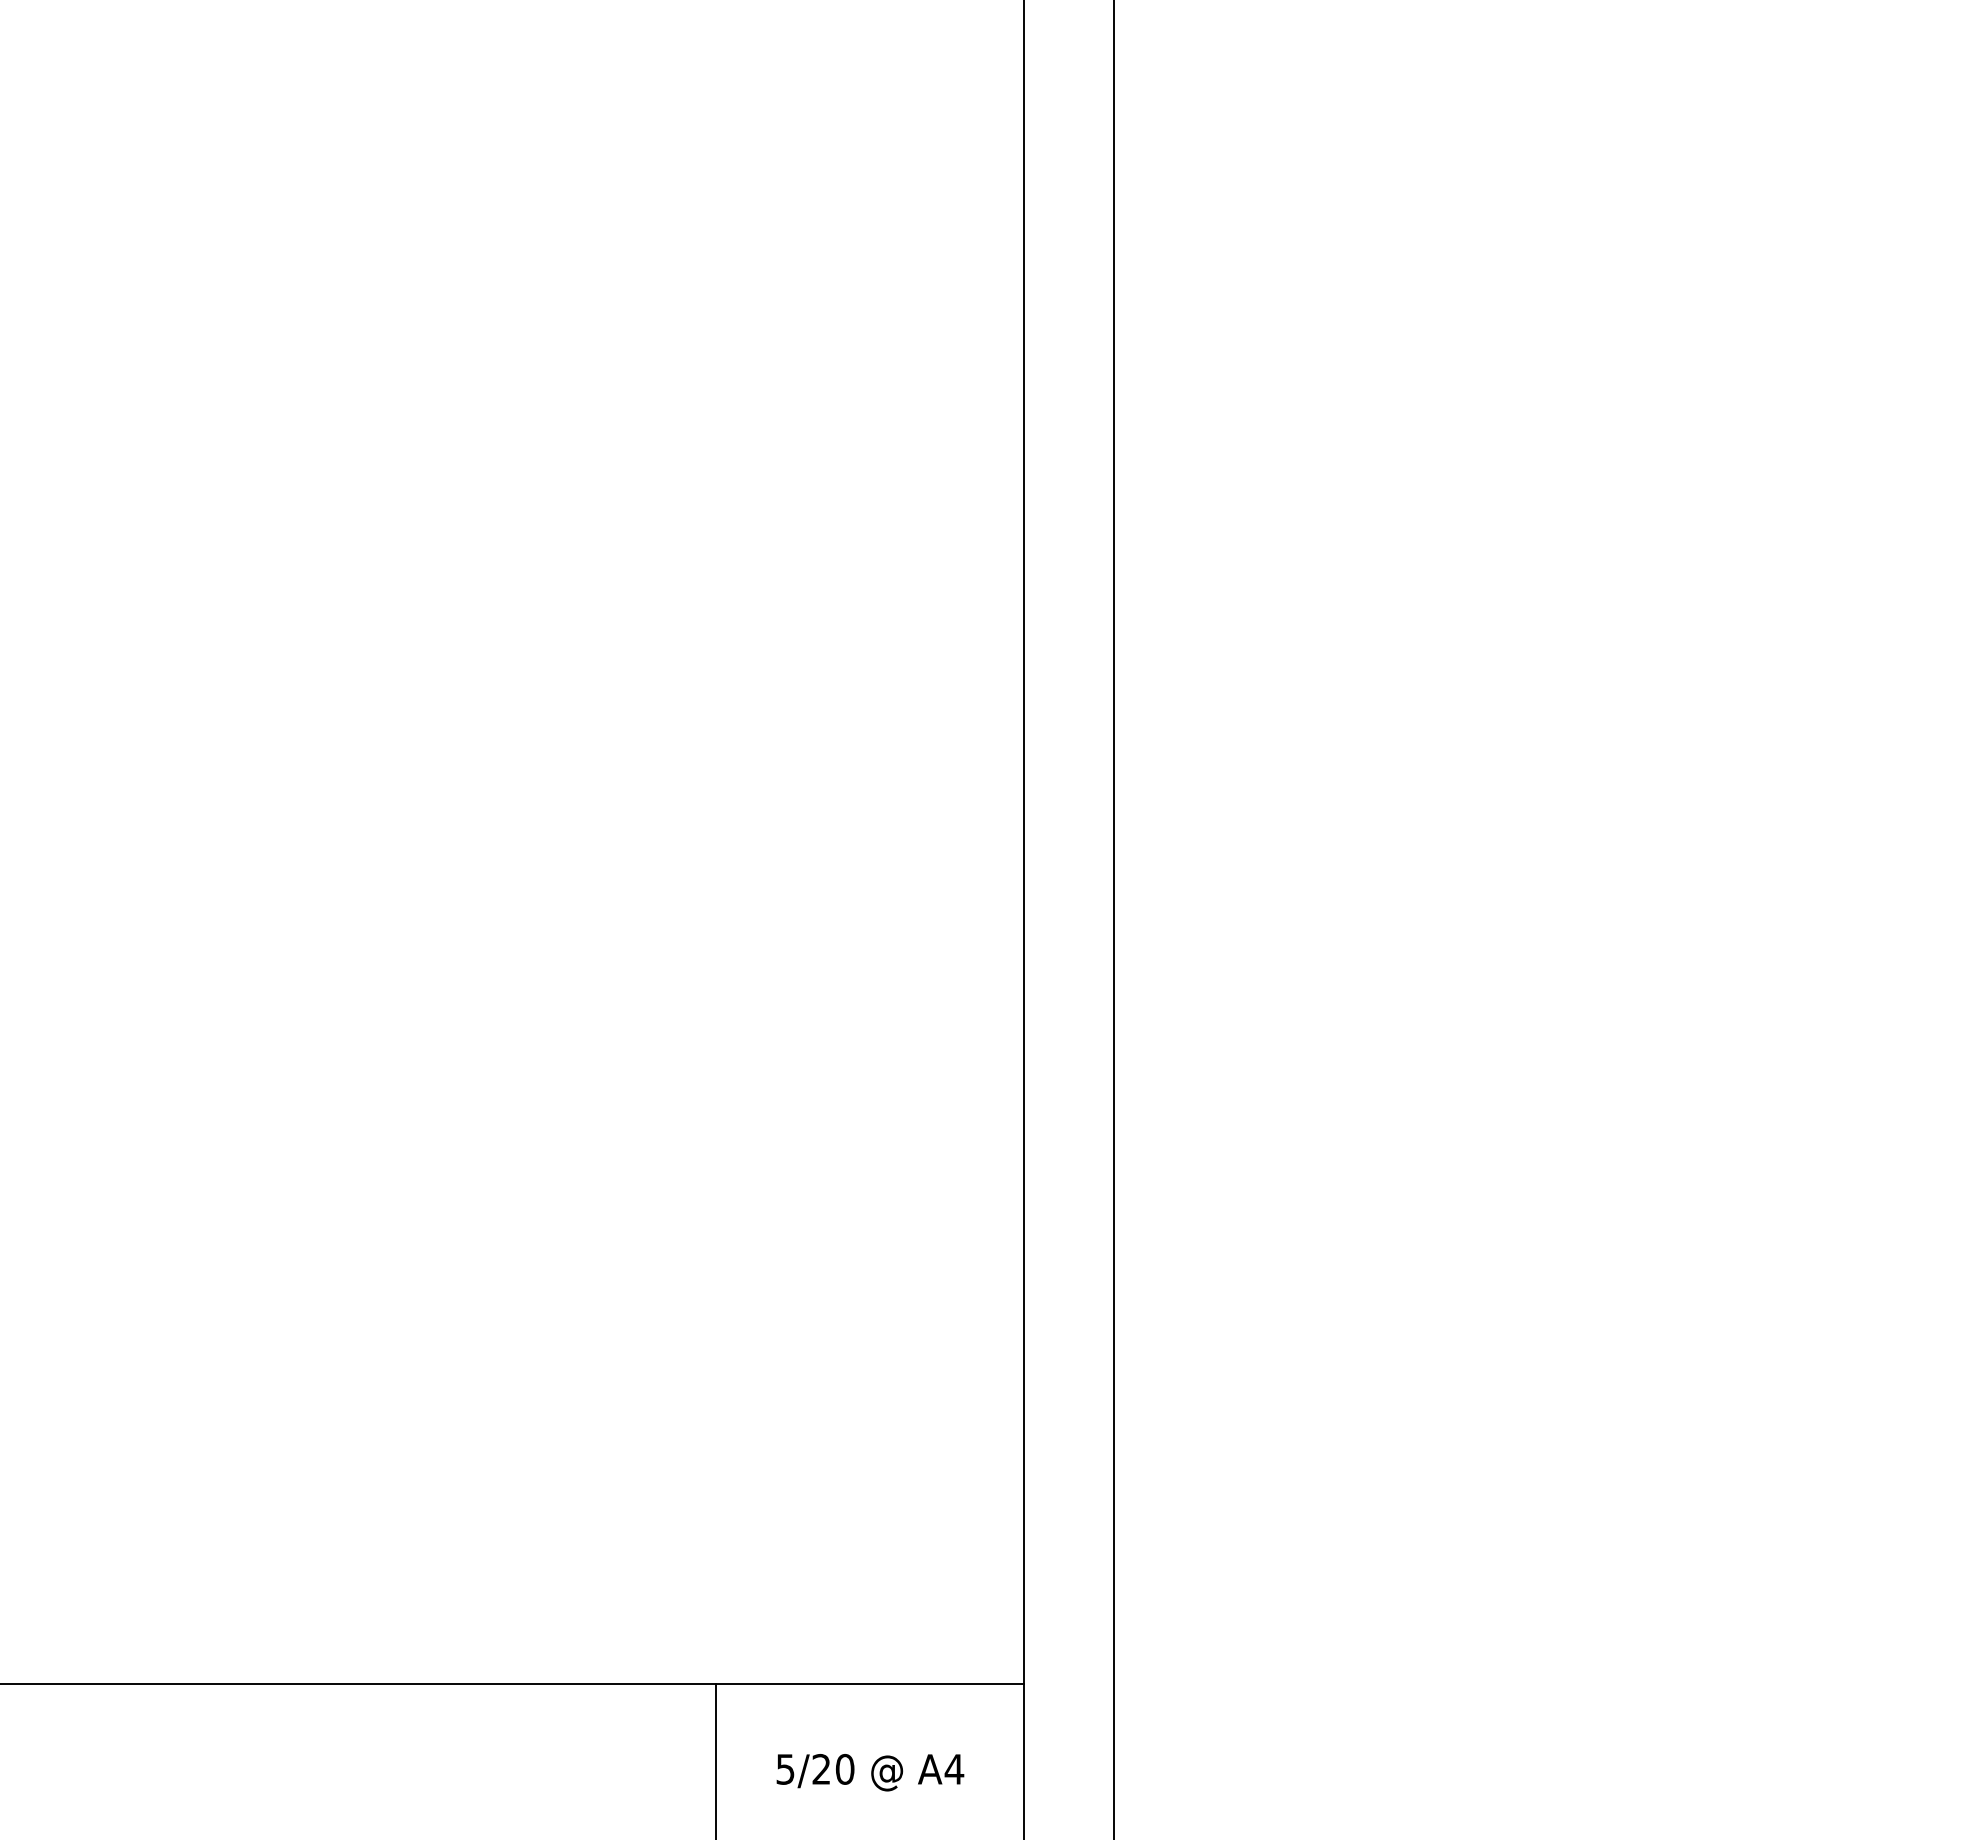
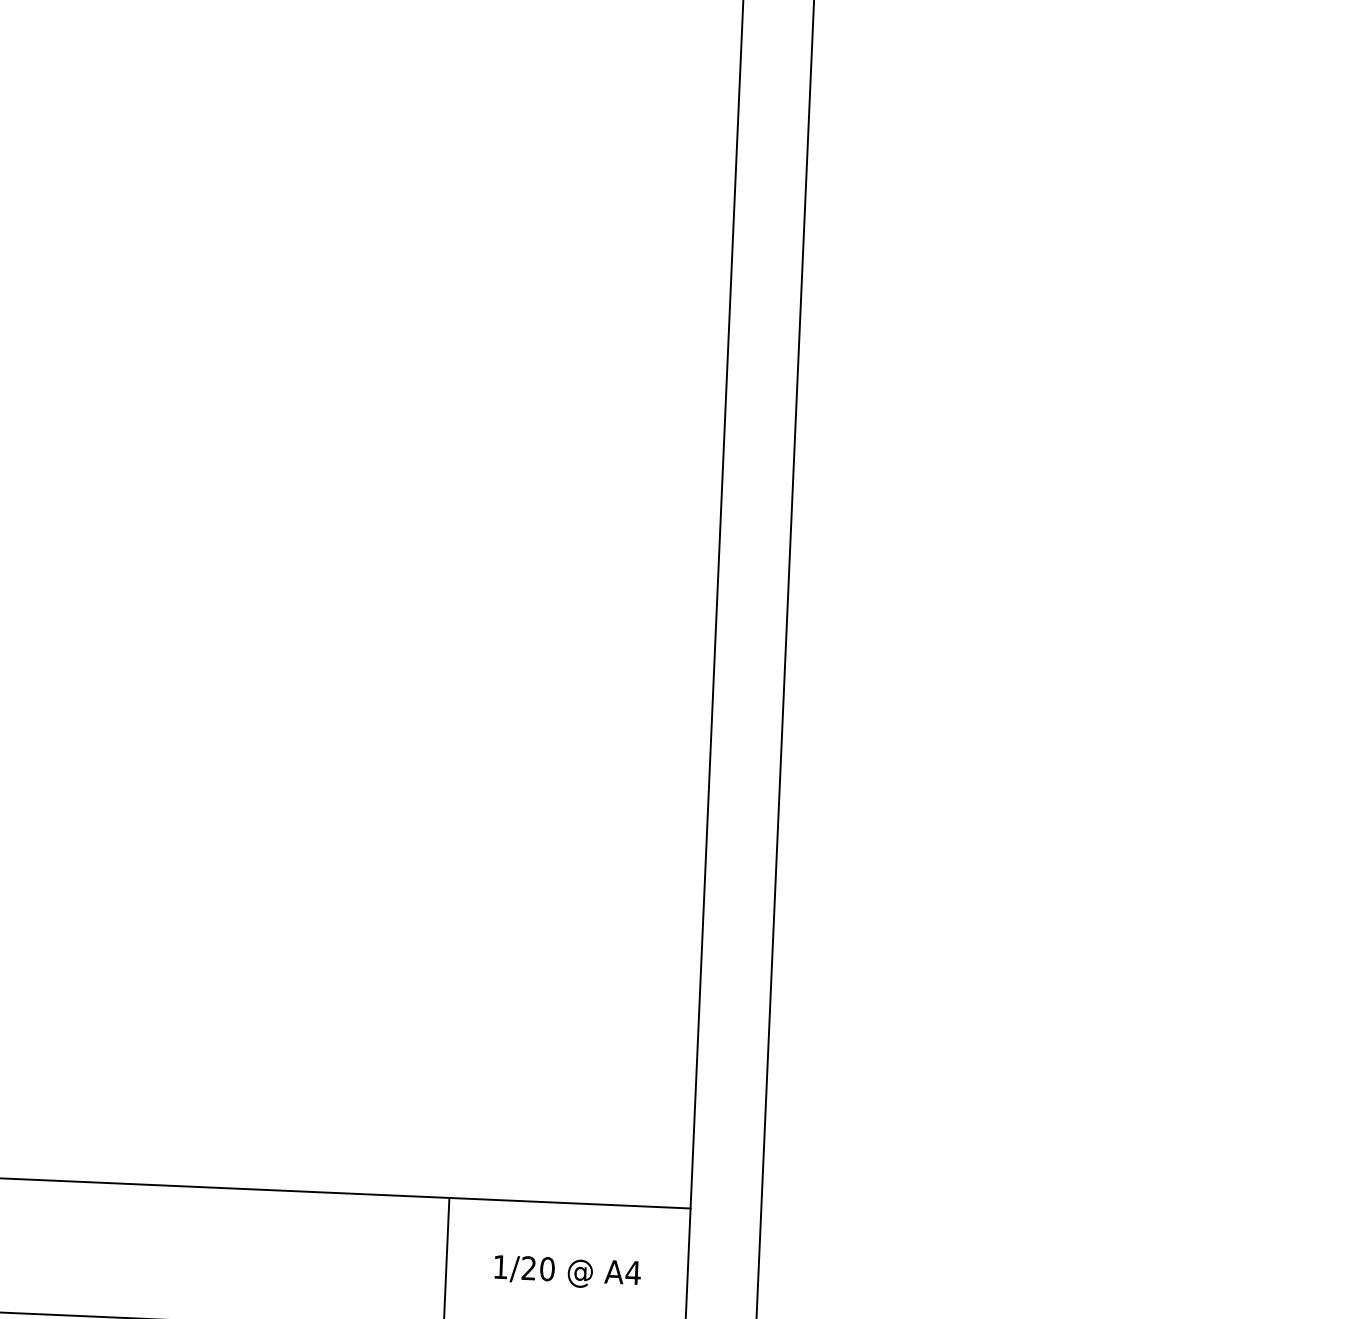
text: (785, 1769) -> (500, 1267), 5/20 -> 1/20

